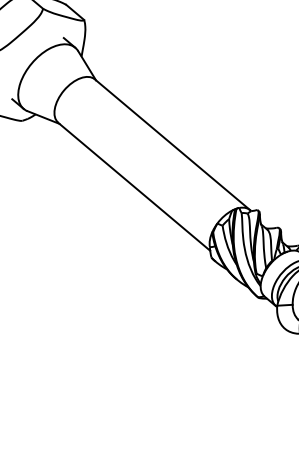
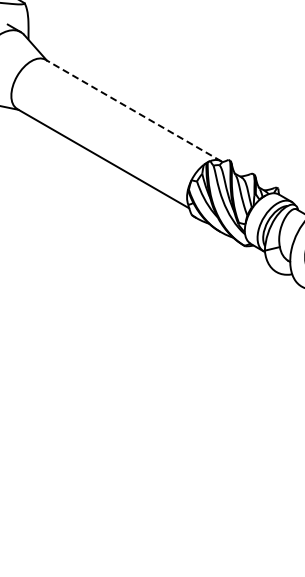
line: (172, 144) -> (133, 110), solid -> dashed

